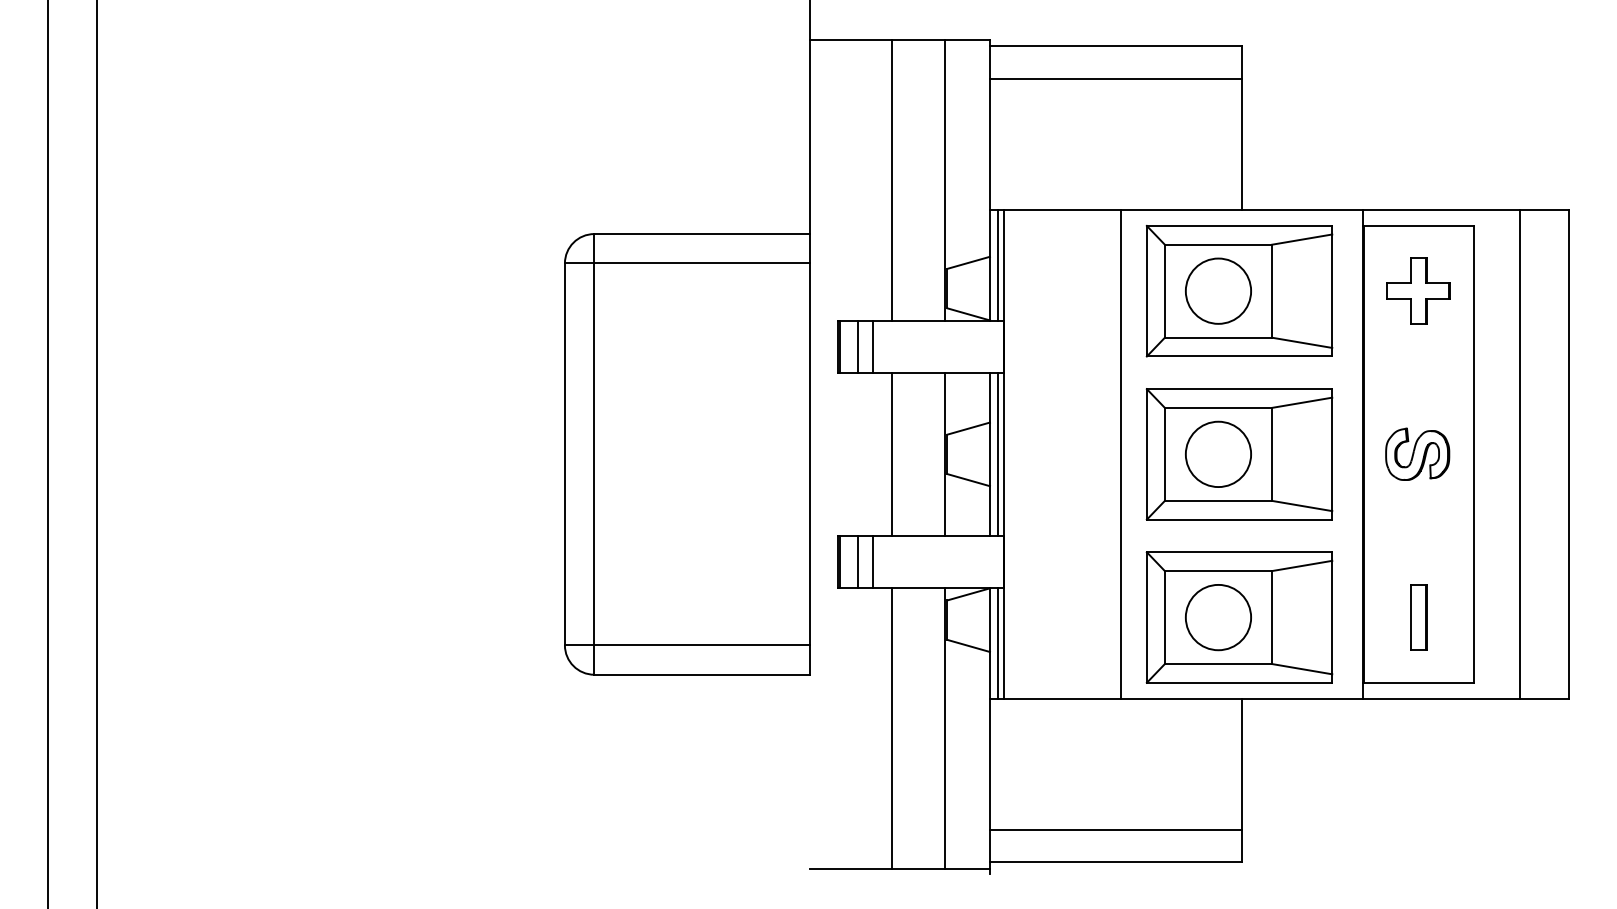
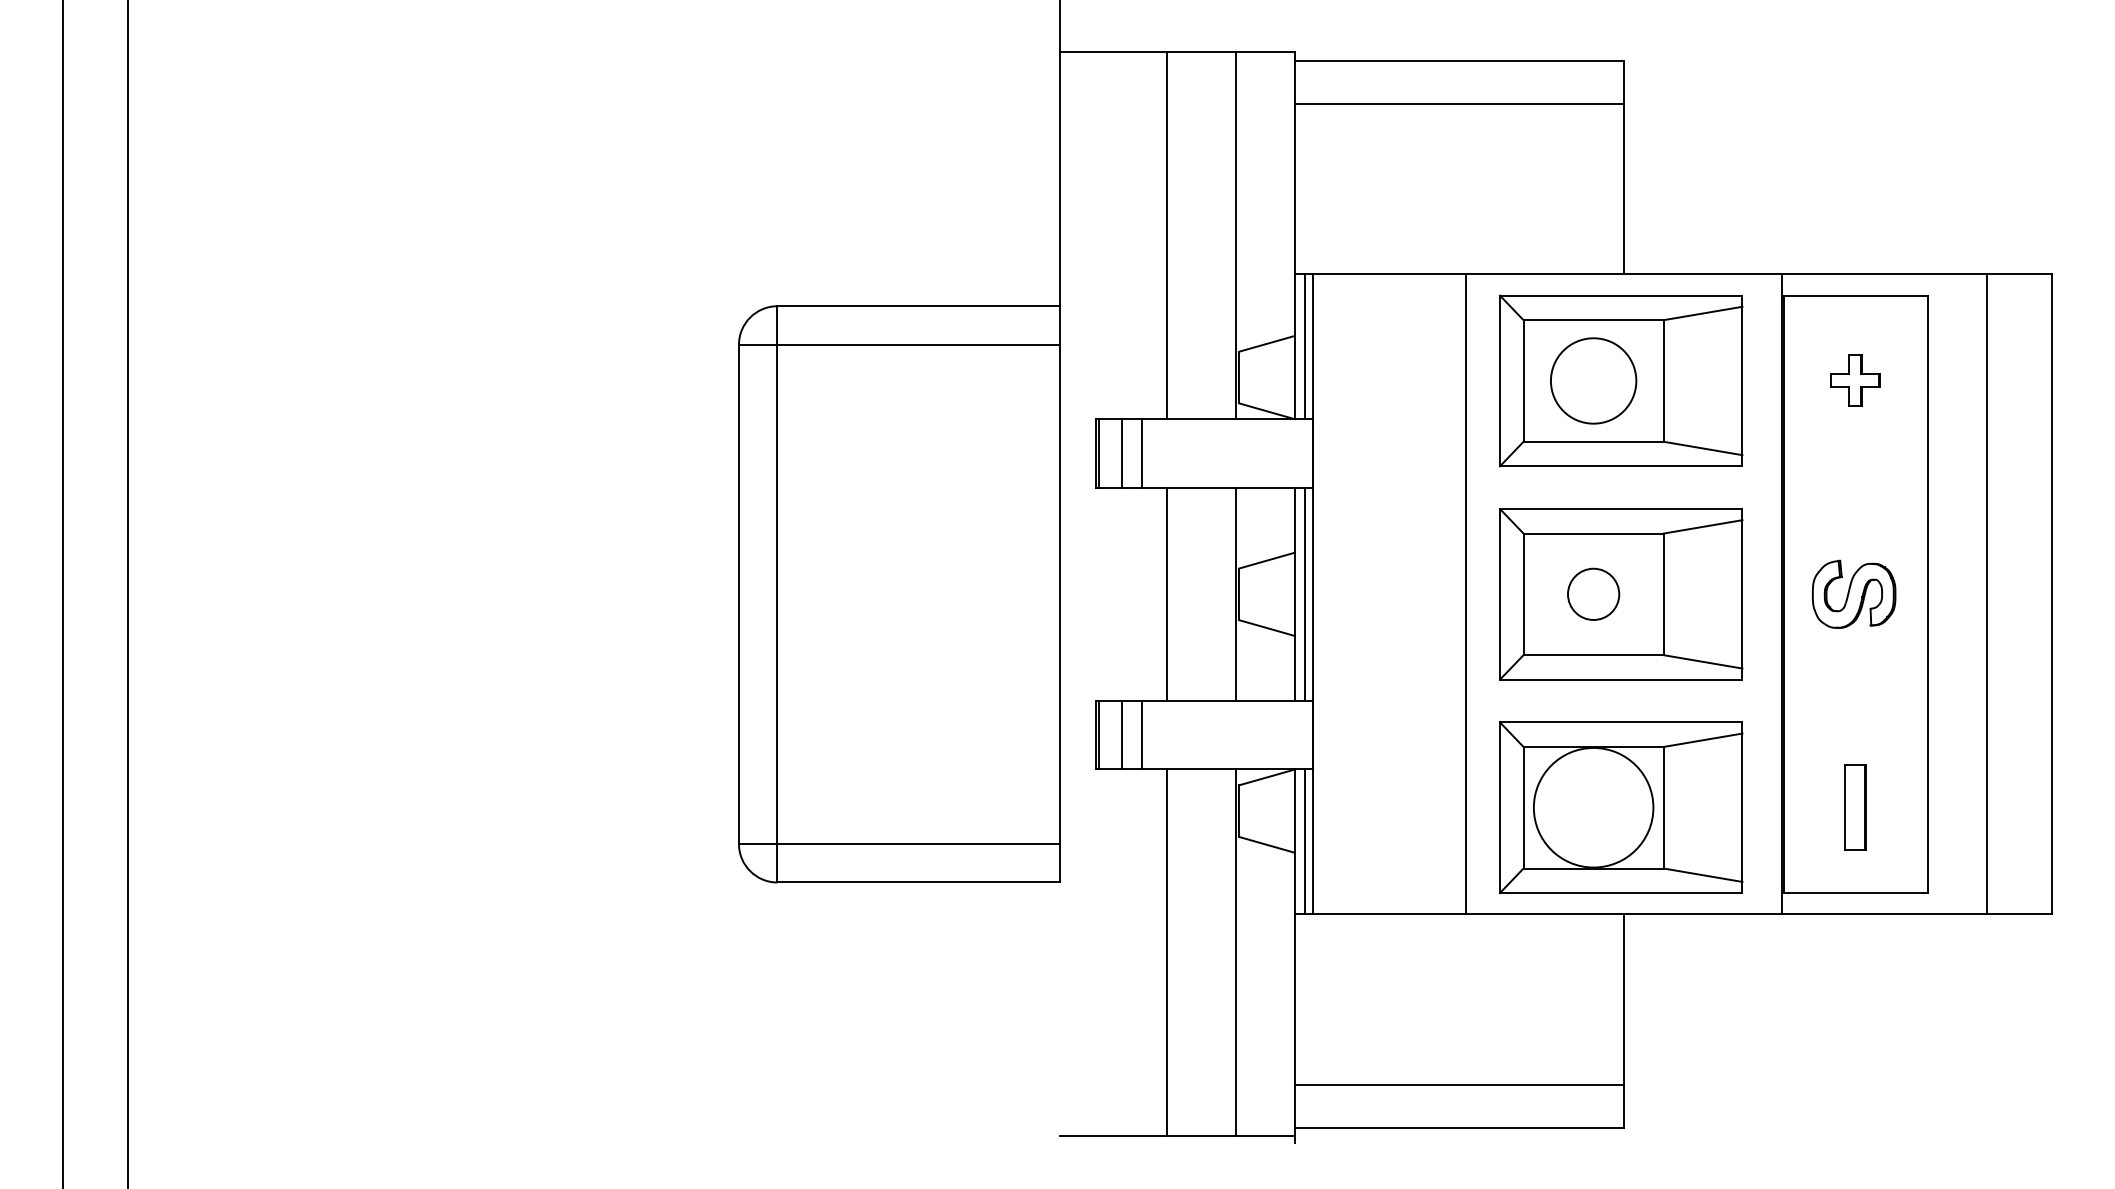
part: (1418, 290) -> (1855, 380), size x0.6
circle: (1218, 454) -> (1593, 594), size x0.6
circle: (1218, 617) -> (1593, 807), size x1.4

